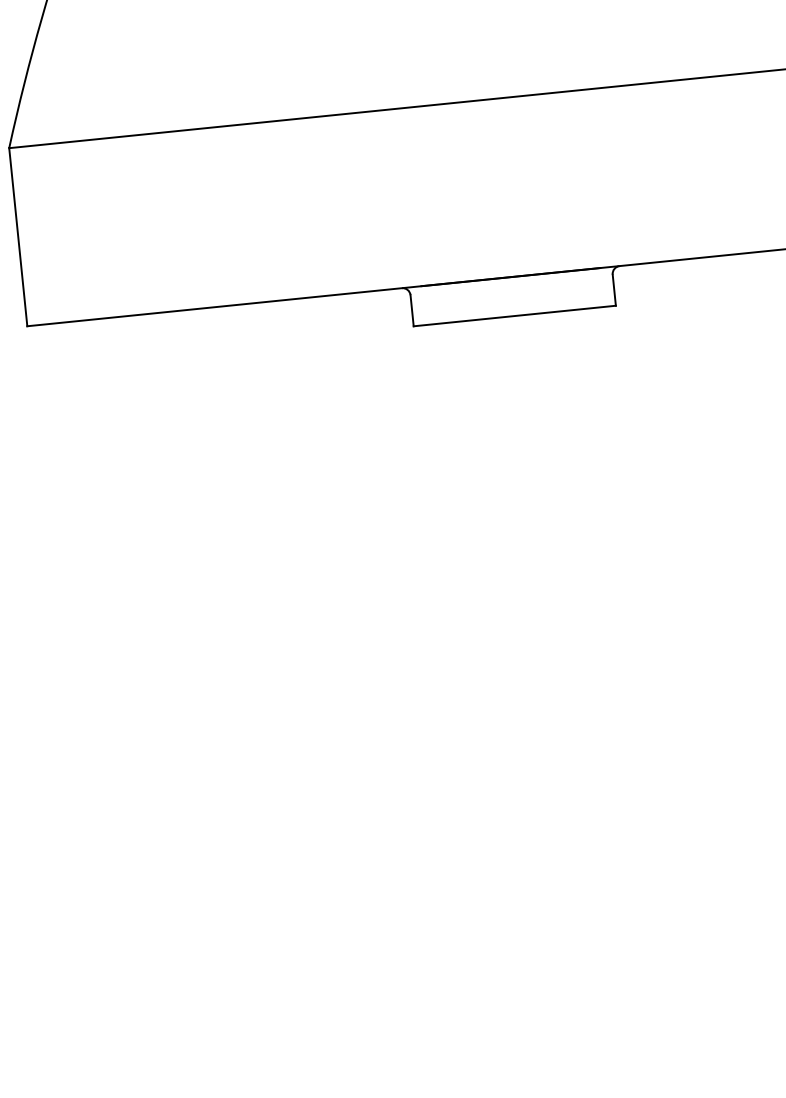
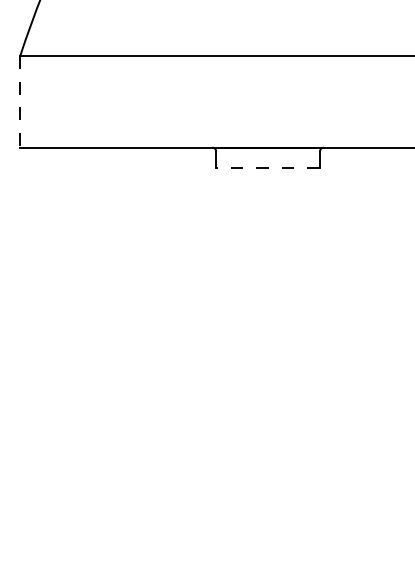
line: (19, 238) -> (20, 102), solid -> dashed
line: (515, 315) -> (268, 167), solid -> dashed

